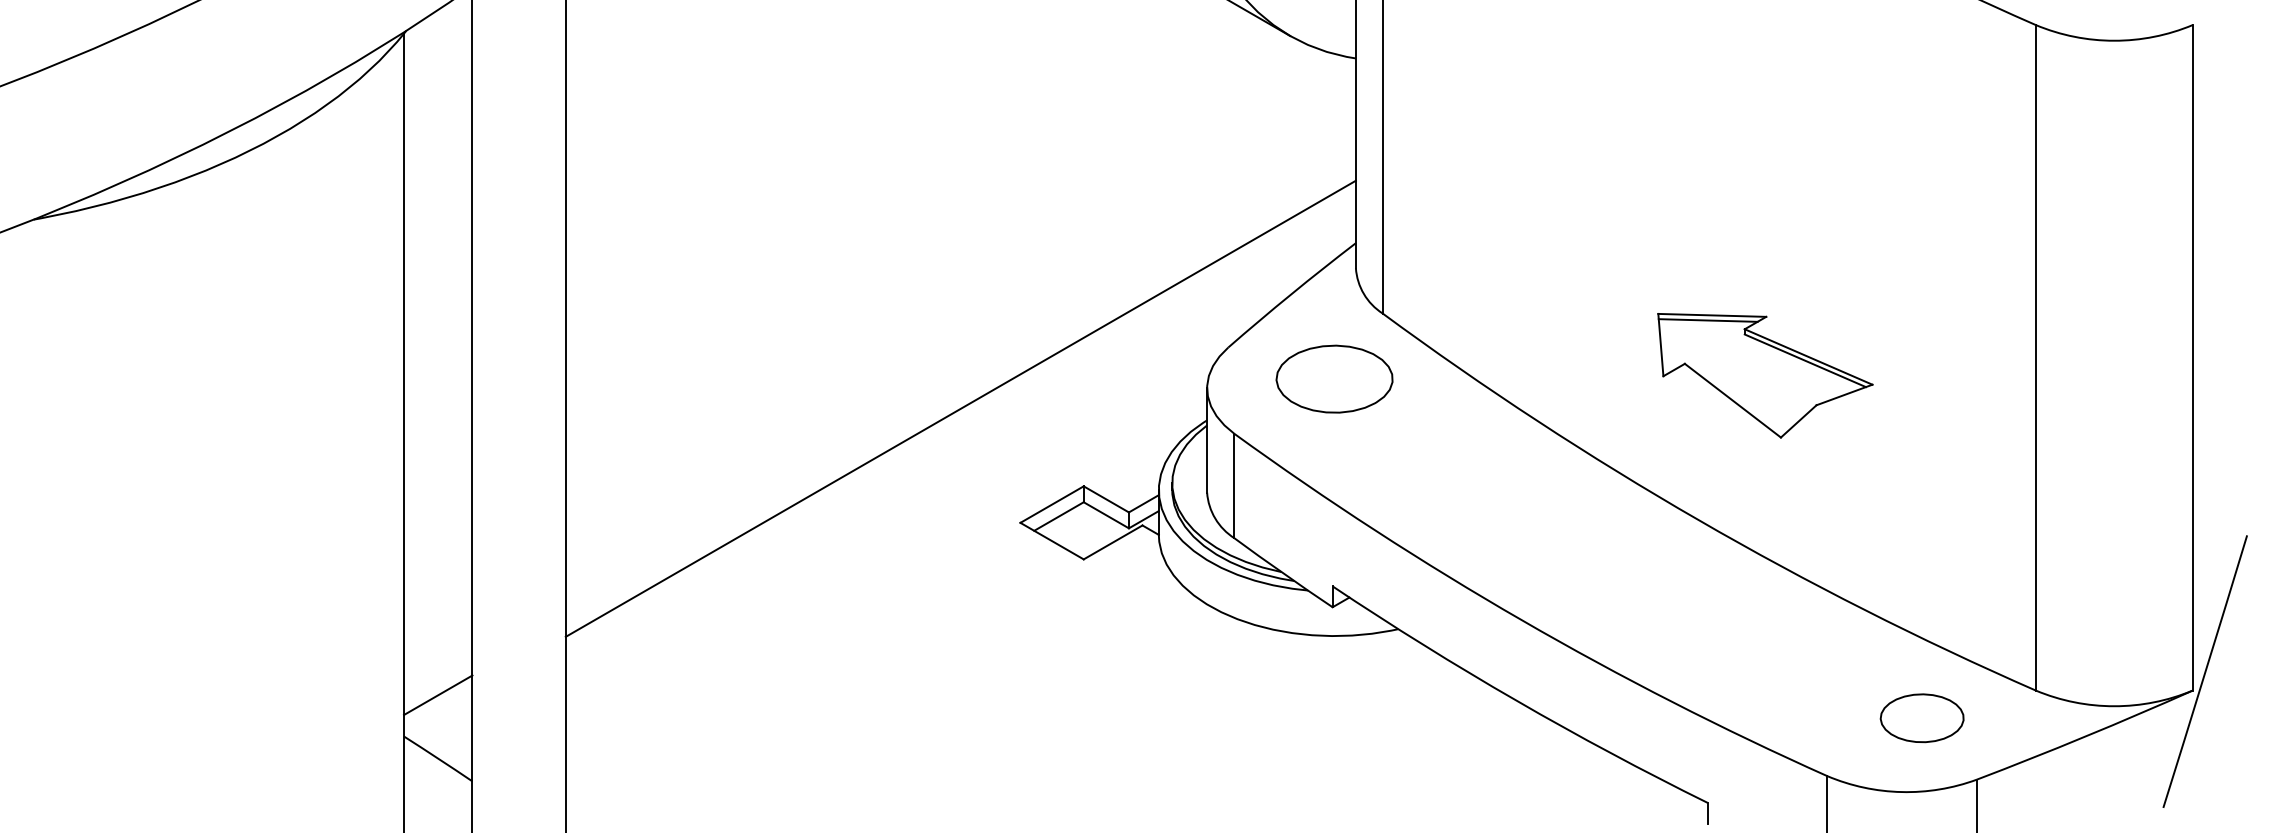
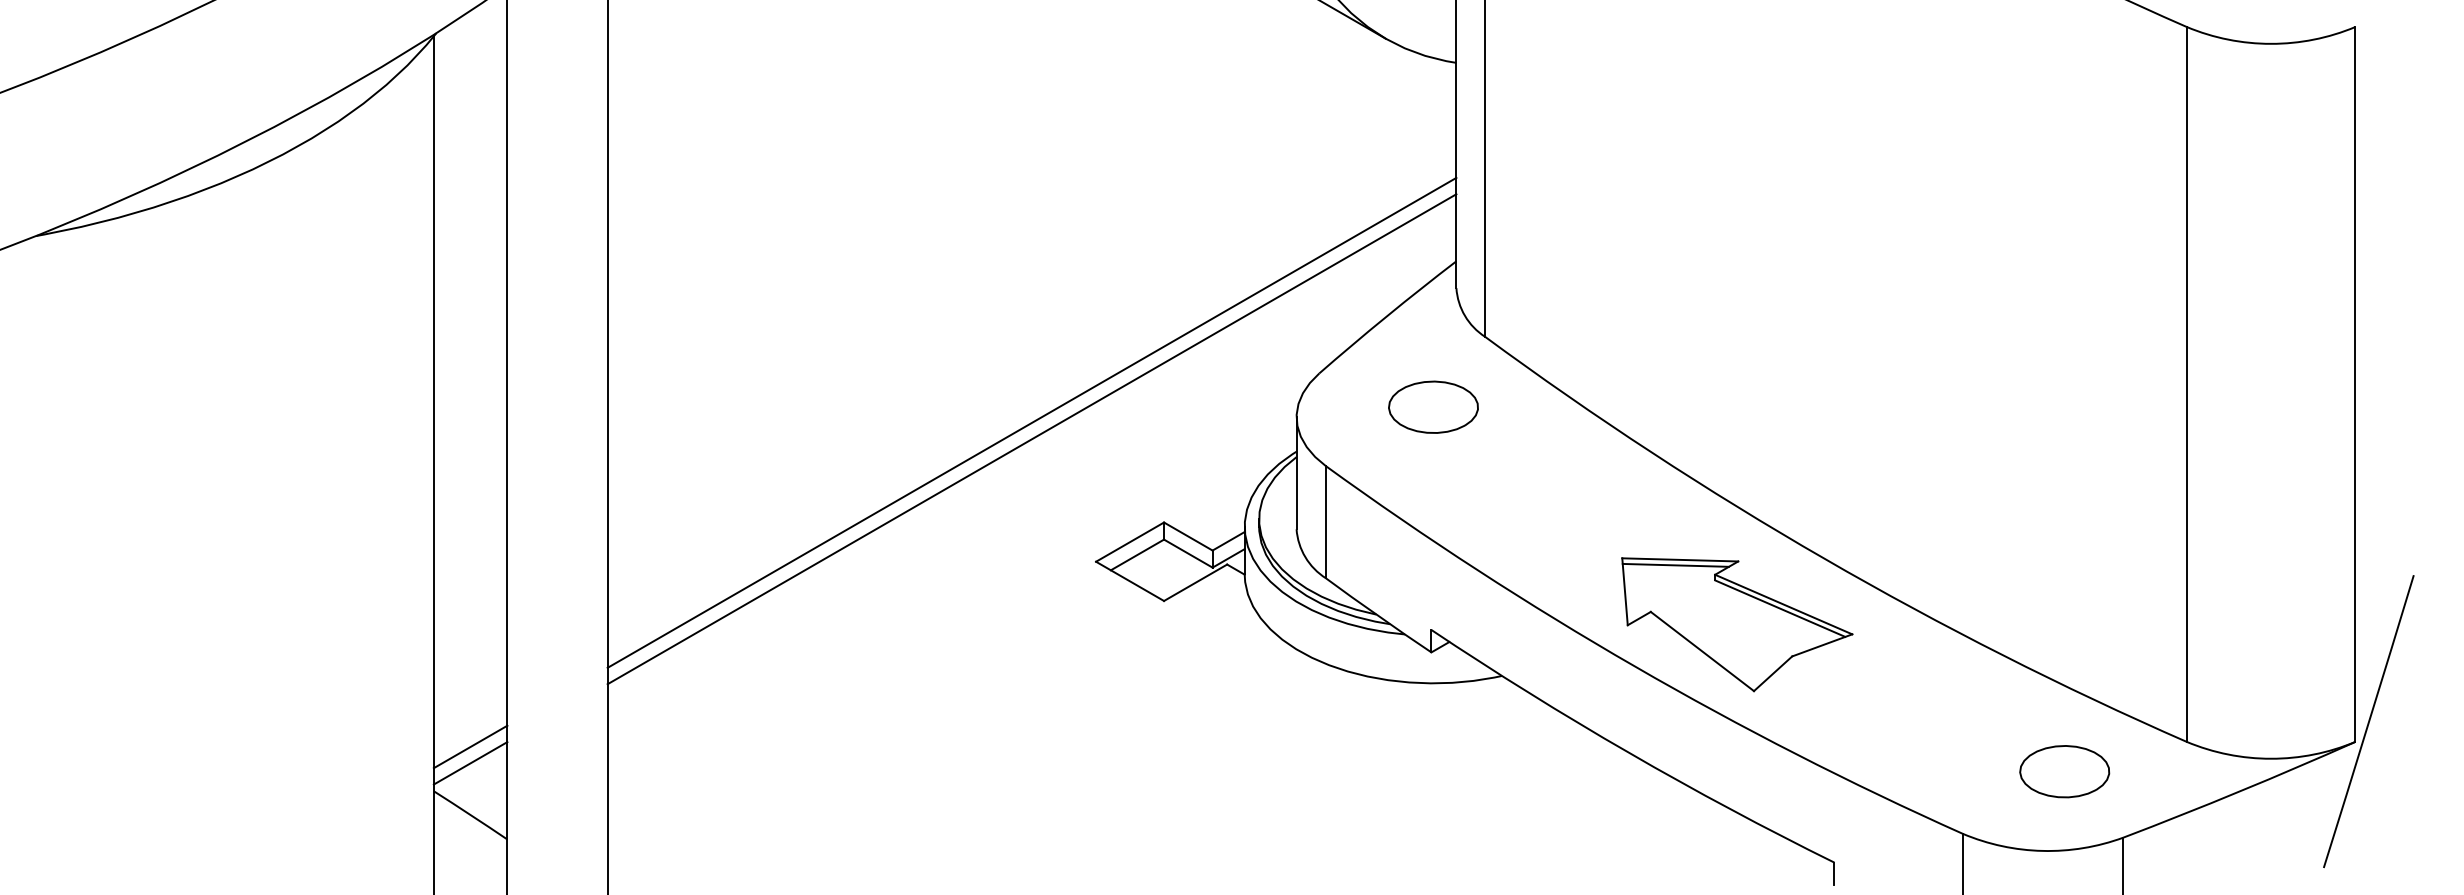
part: (1765, 375) -> (1737, 624), moved
part: (1334, 378) -> (1433, 406), size x0.71
line: (960, 393) -> (1031, 422), added
line: (438, 710) -> (470, 763), added

